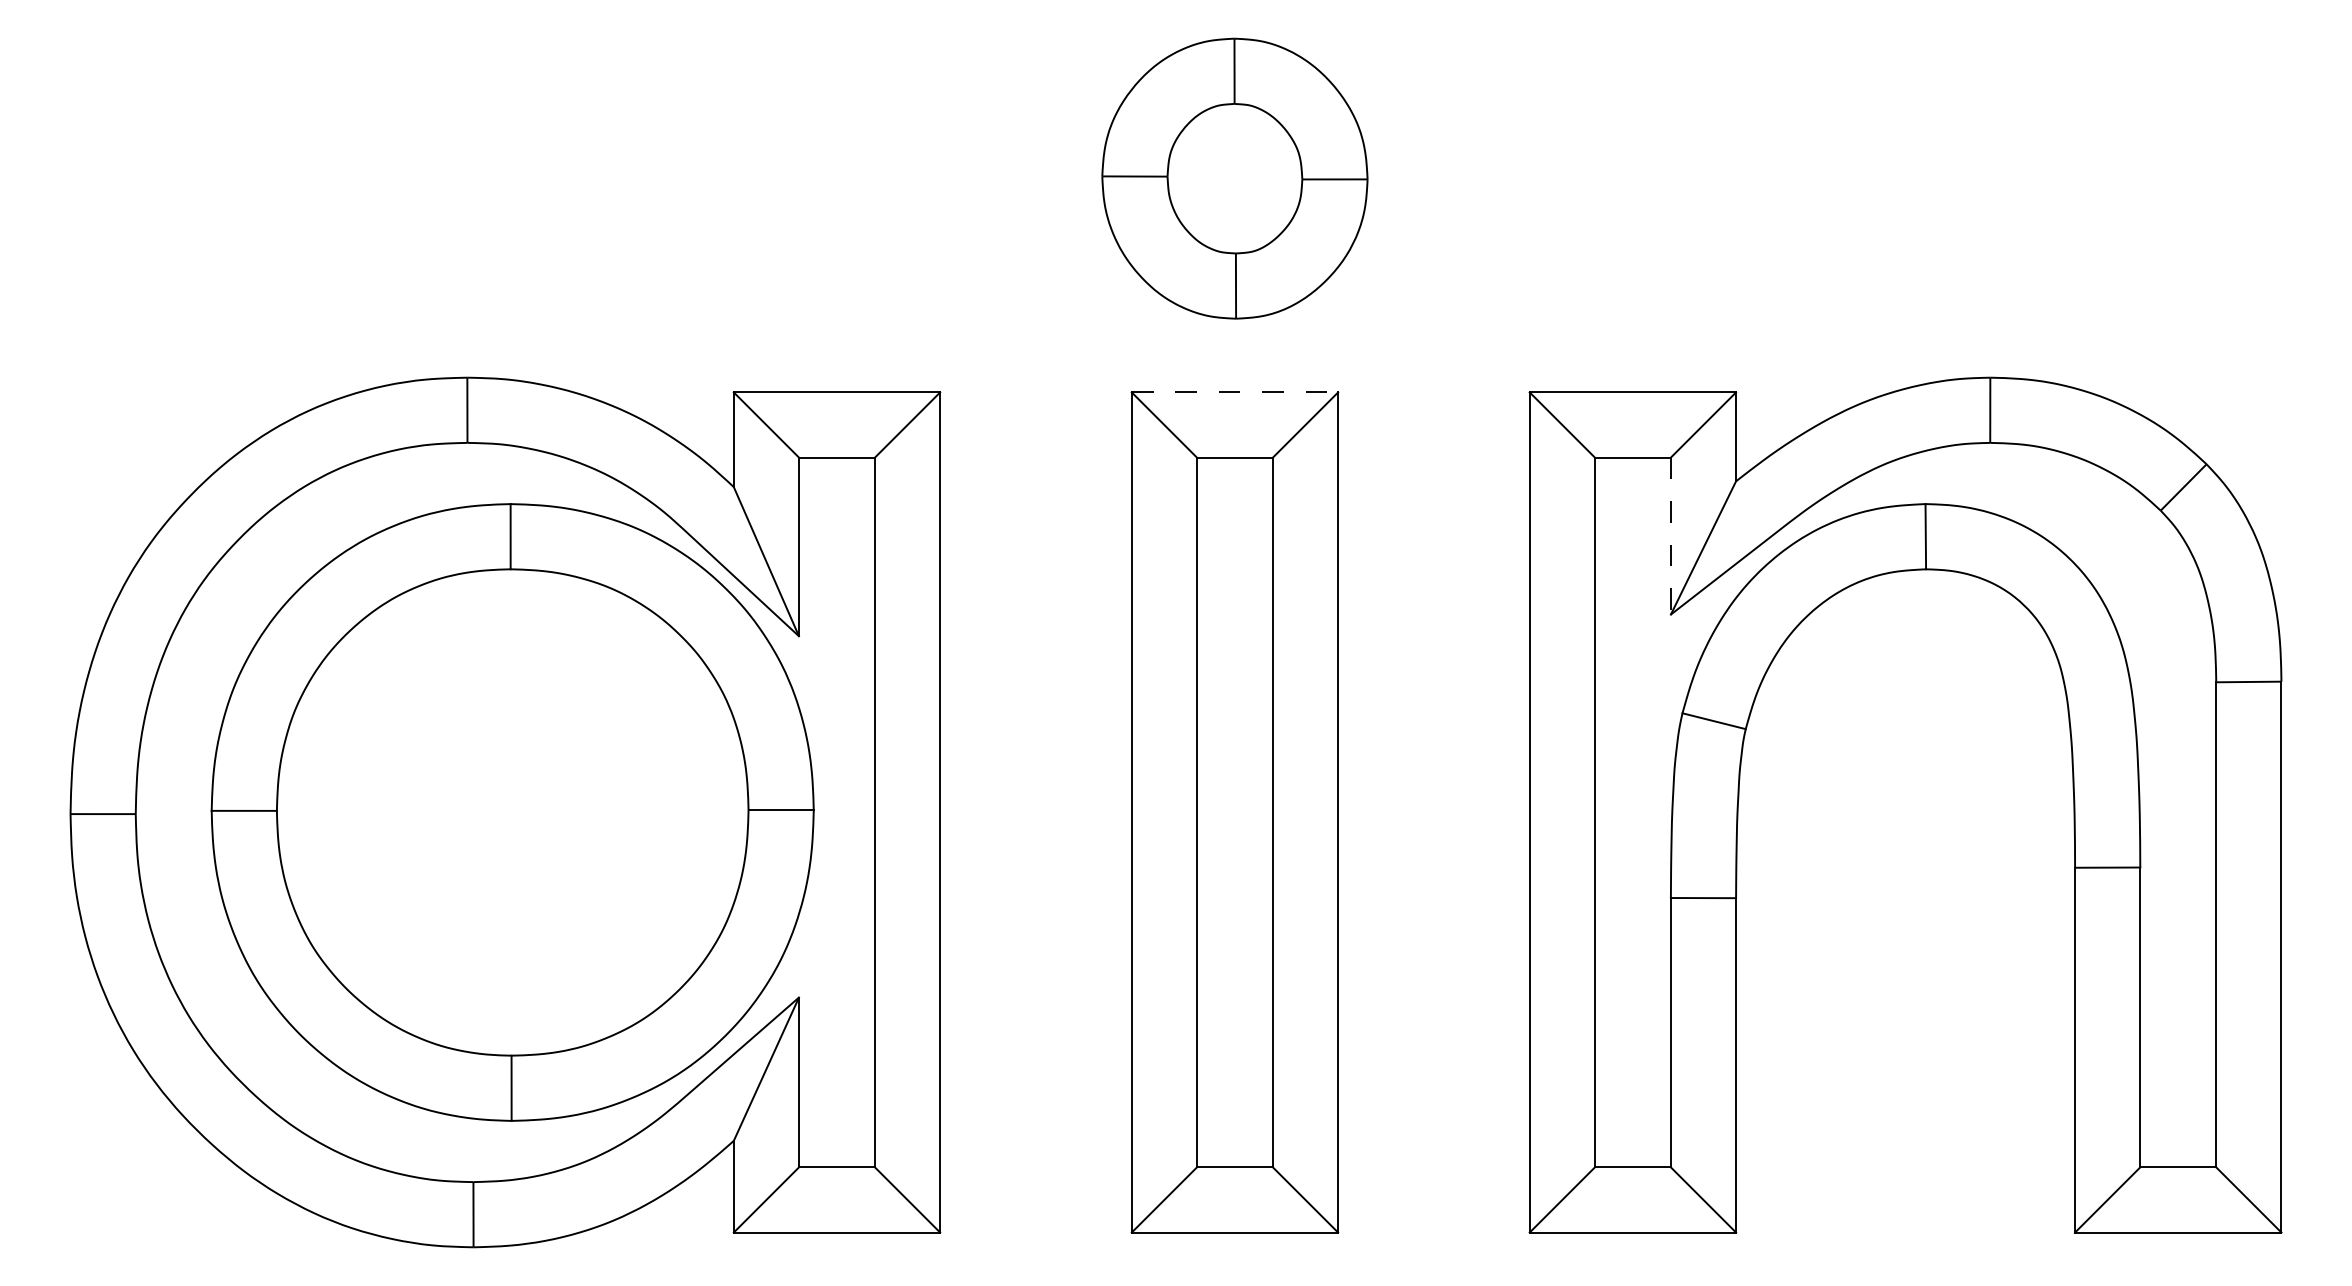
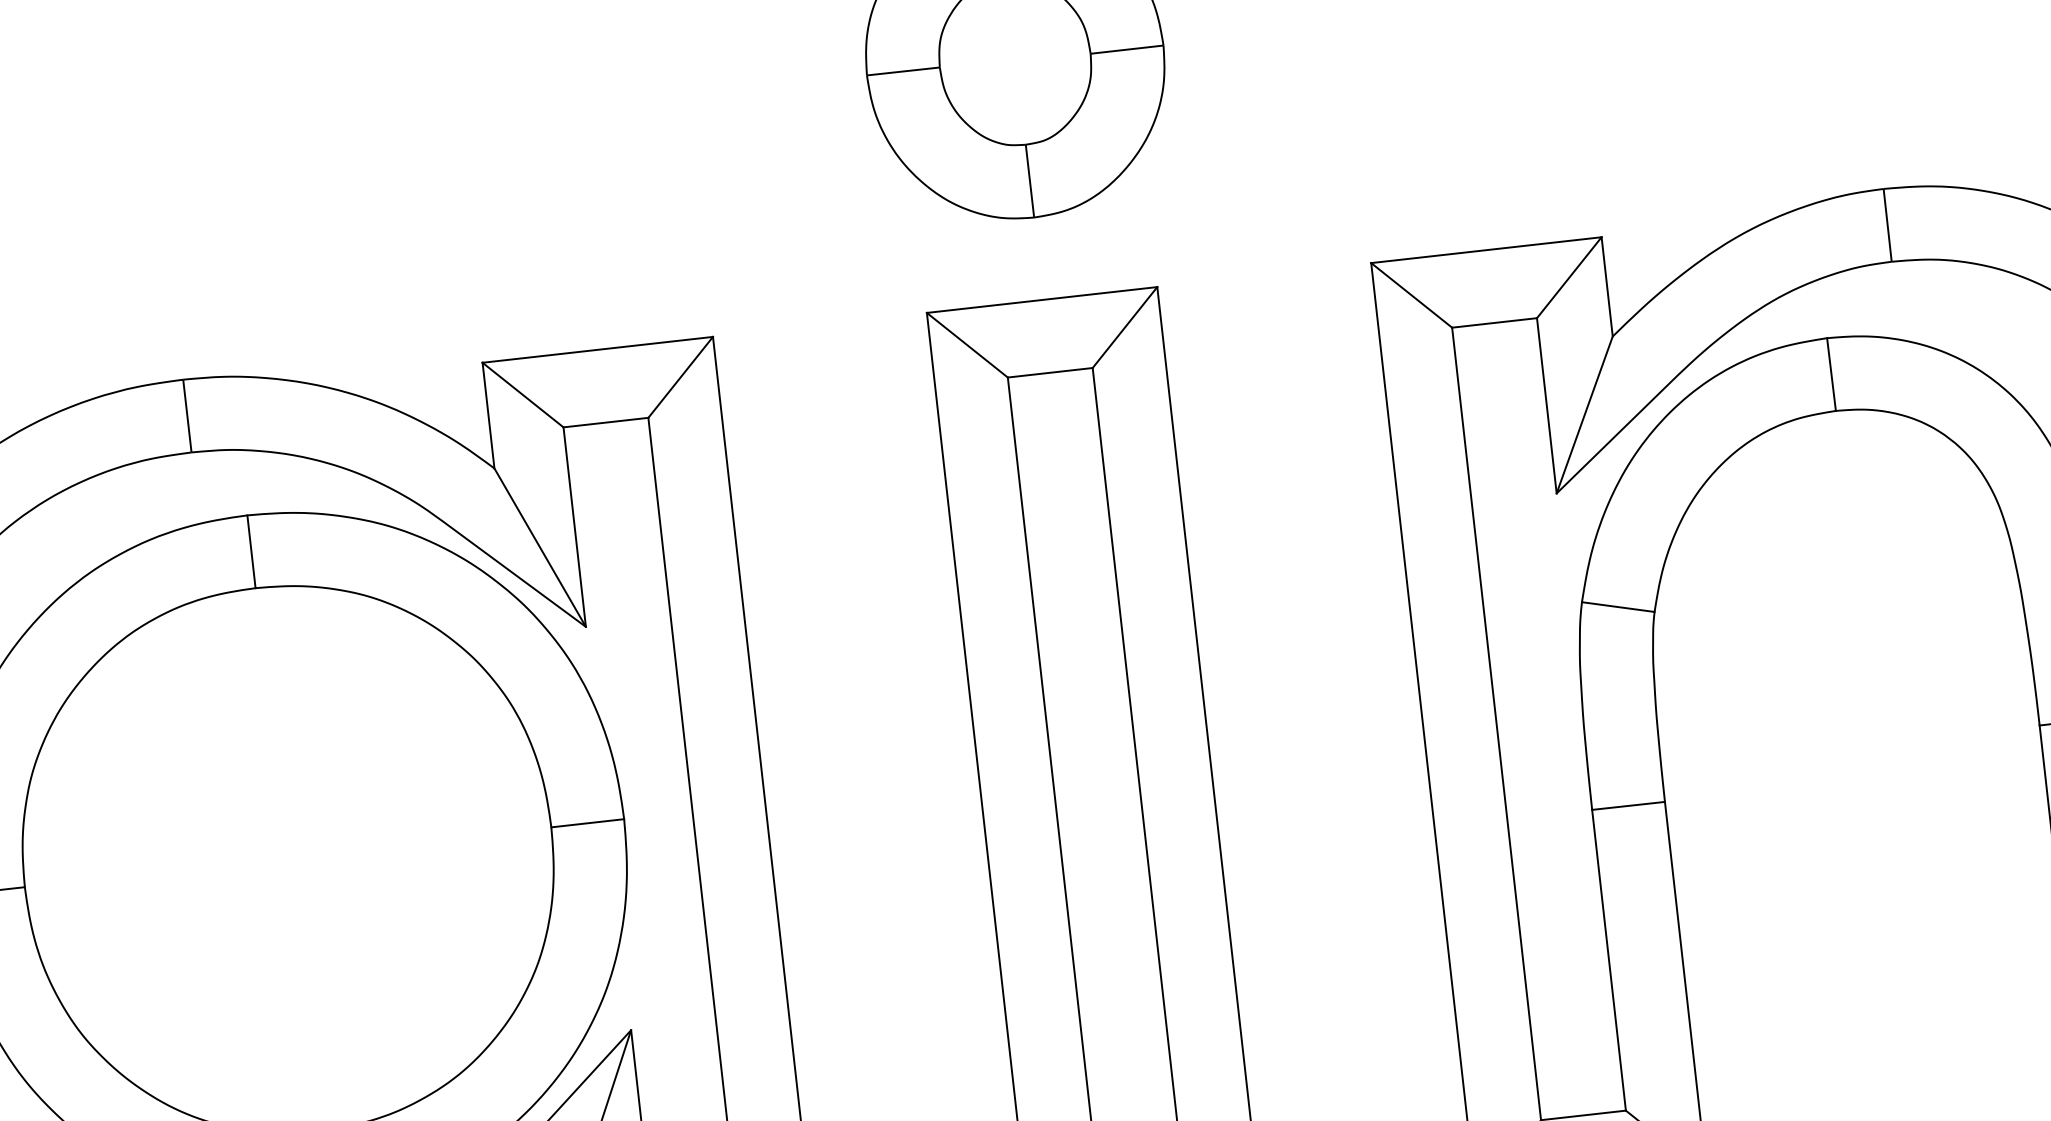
line: (1235, 392) -> (1042, 300), dashed -> solid
line: (1670, 536) -> (1546, 406), dashed -> solid

